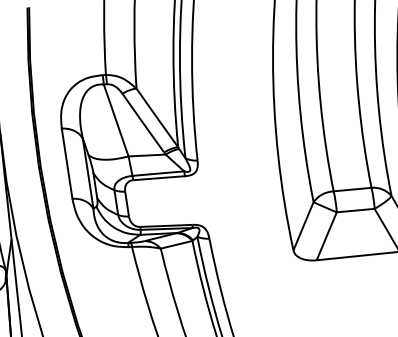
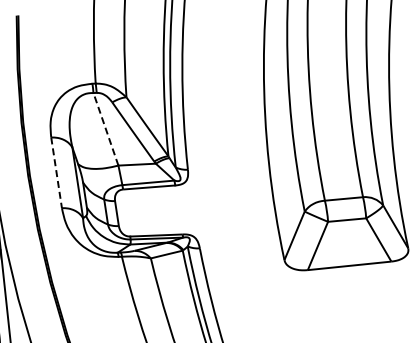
line: (115, 119) -> (105, 128), solid -> dashed
line: (67, 163) -> (56, 172), solid -> dashed

